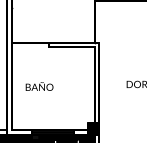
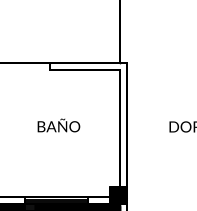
text: (39, 86) -> (58, 125), moved

